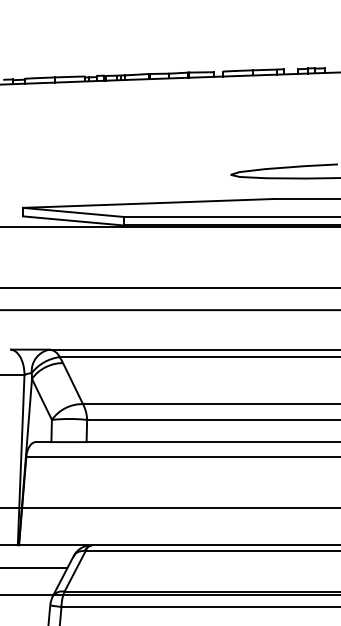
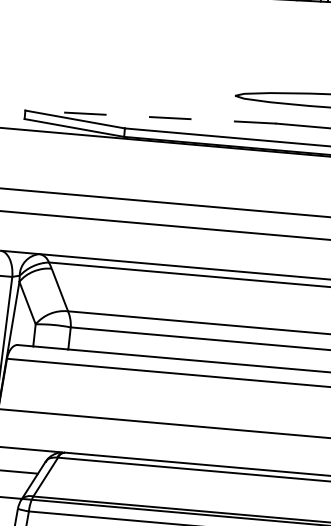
line: (148, 203) -> (150, 117), solid -> dashed

